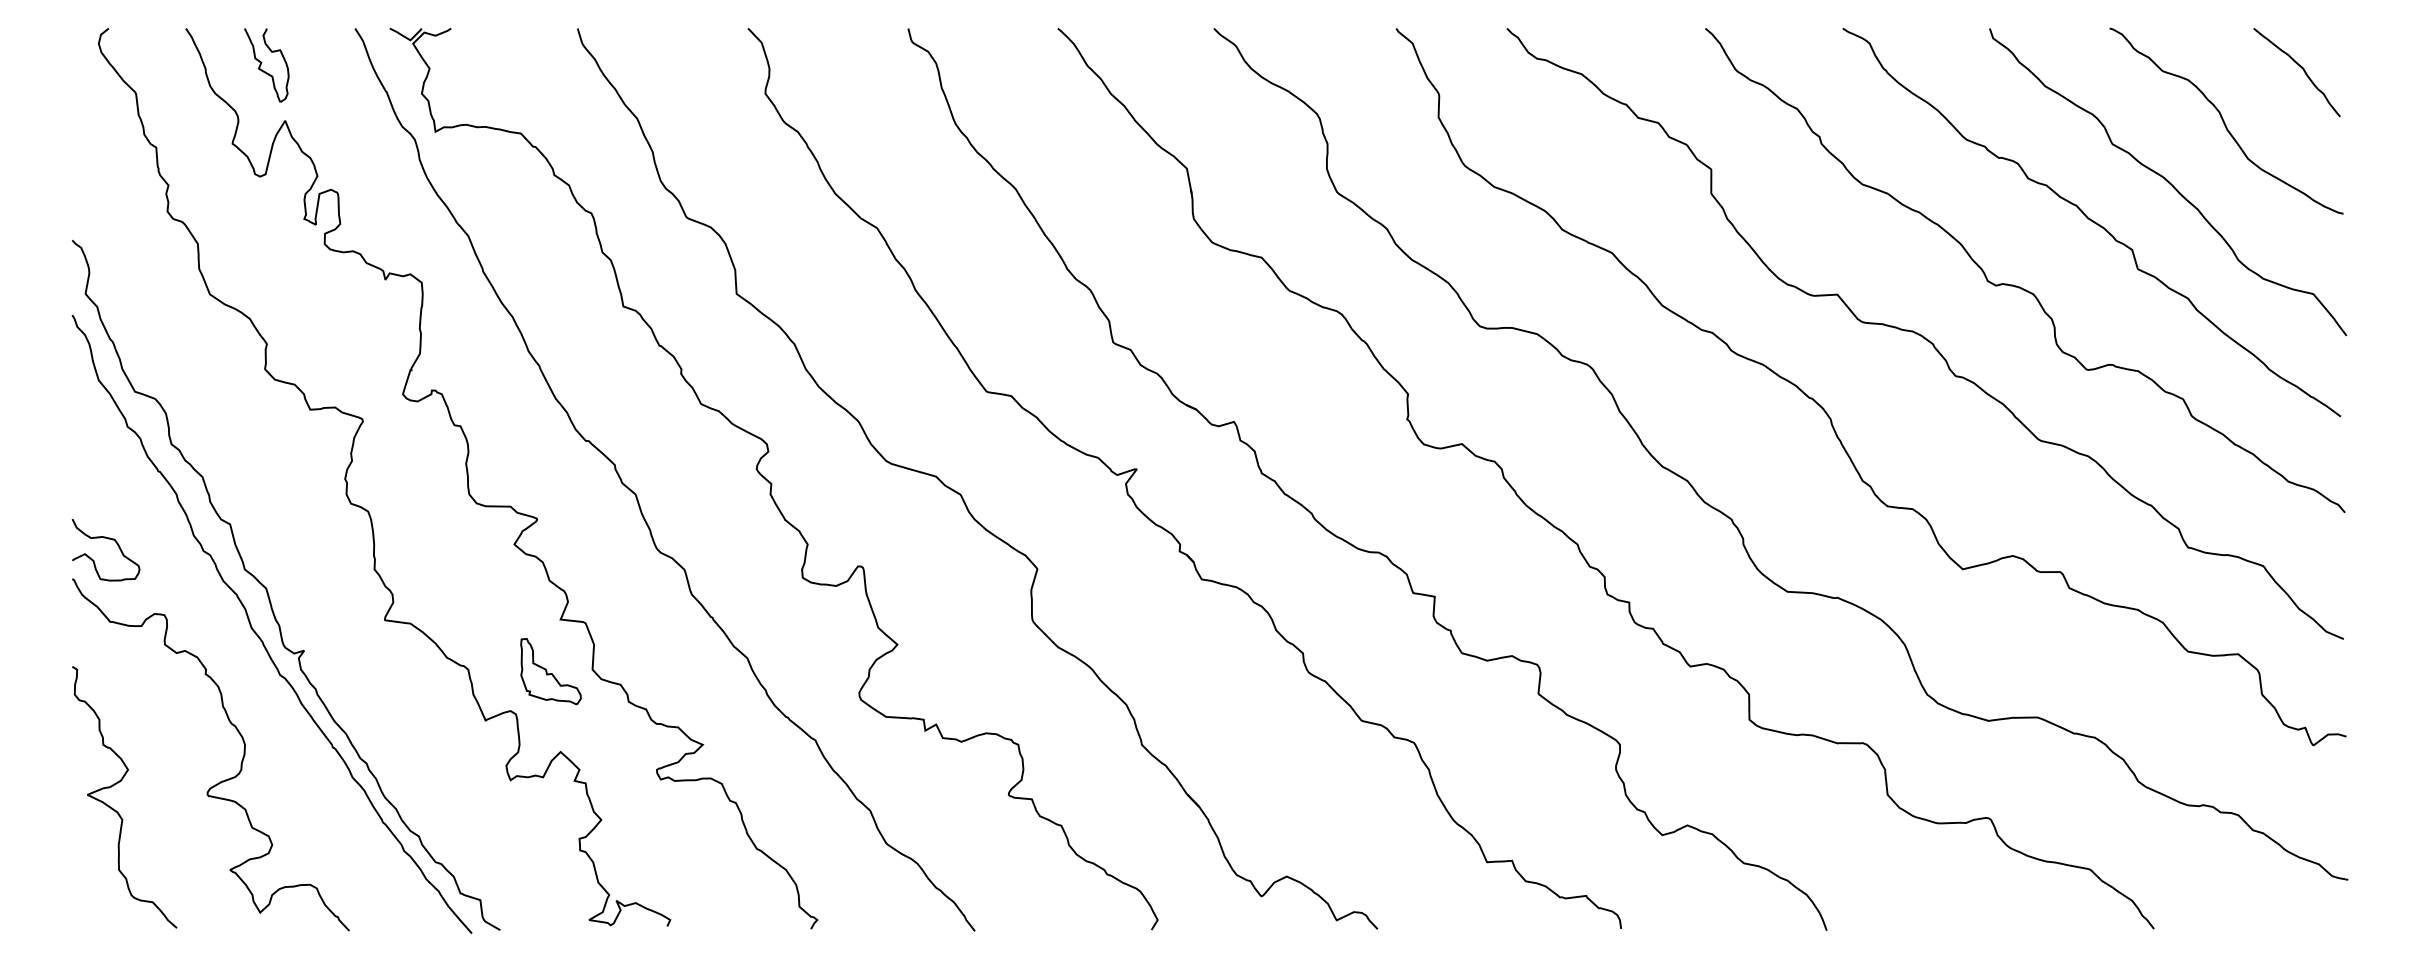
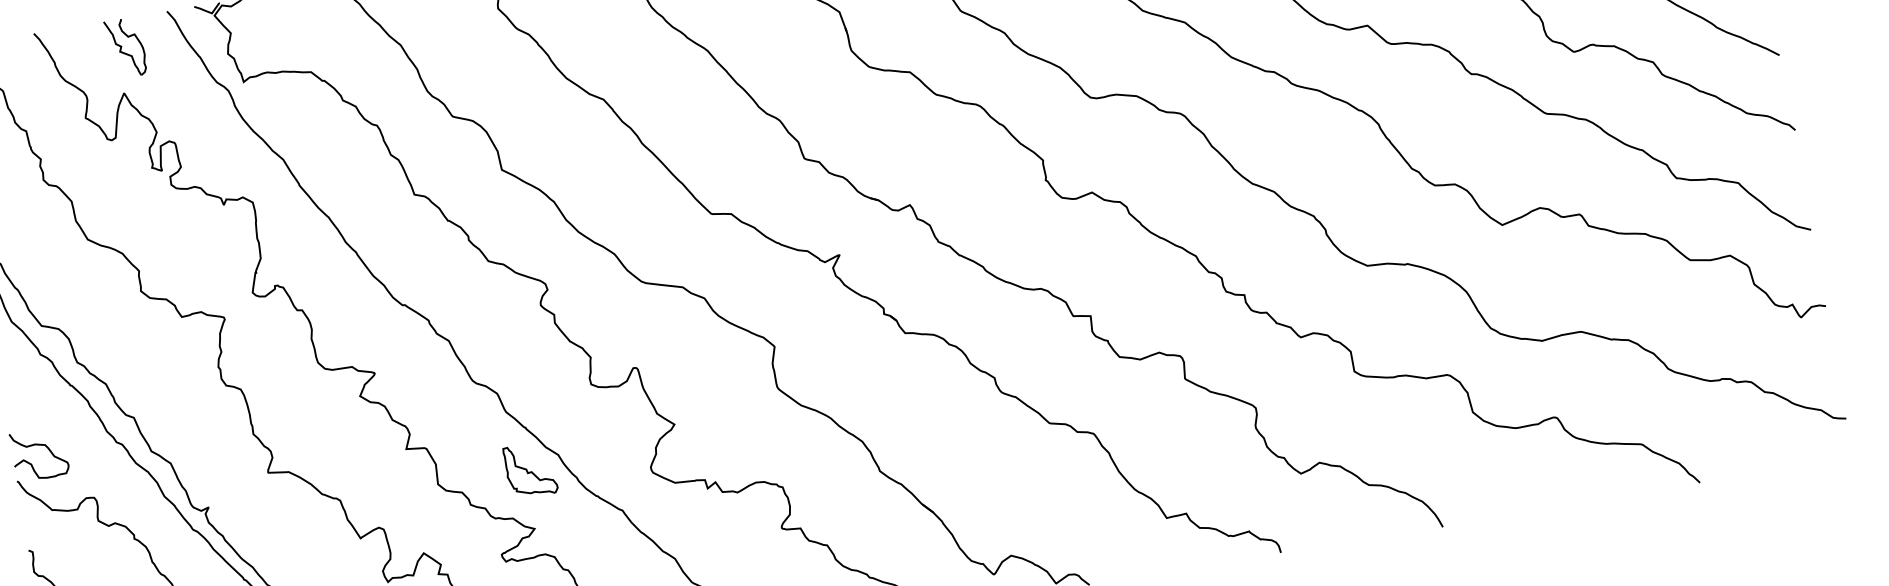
part: (266, 65) -> (125, 48), moved
part: (550, 671) -> (530, 470), moved

